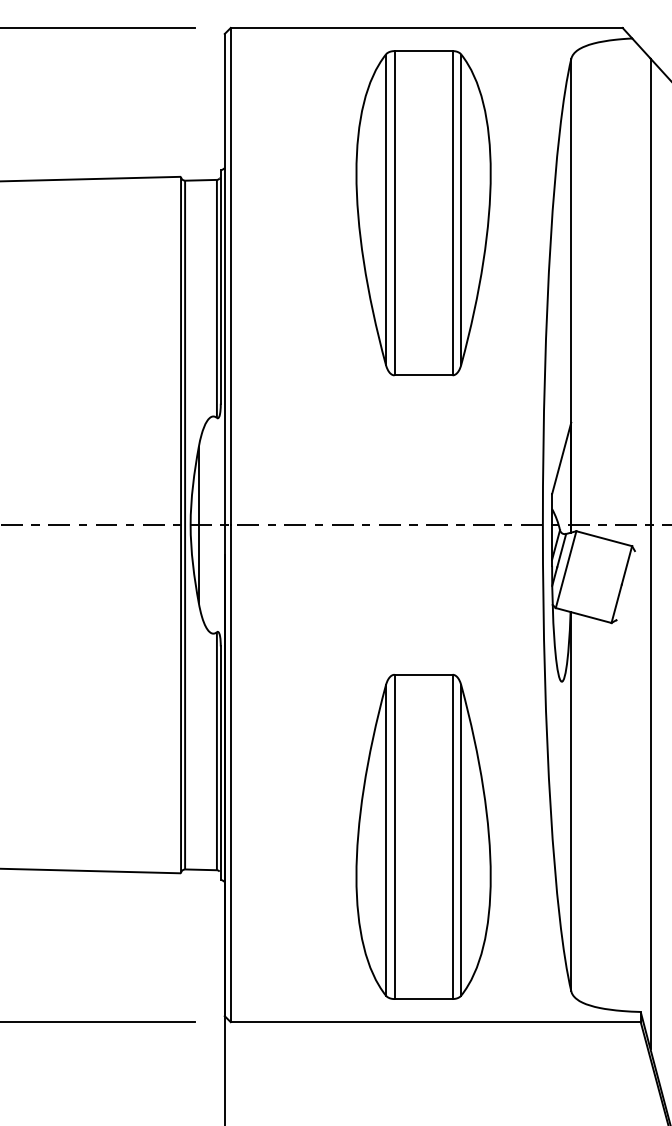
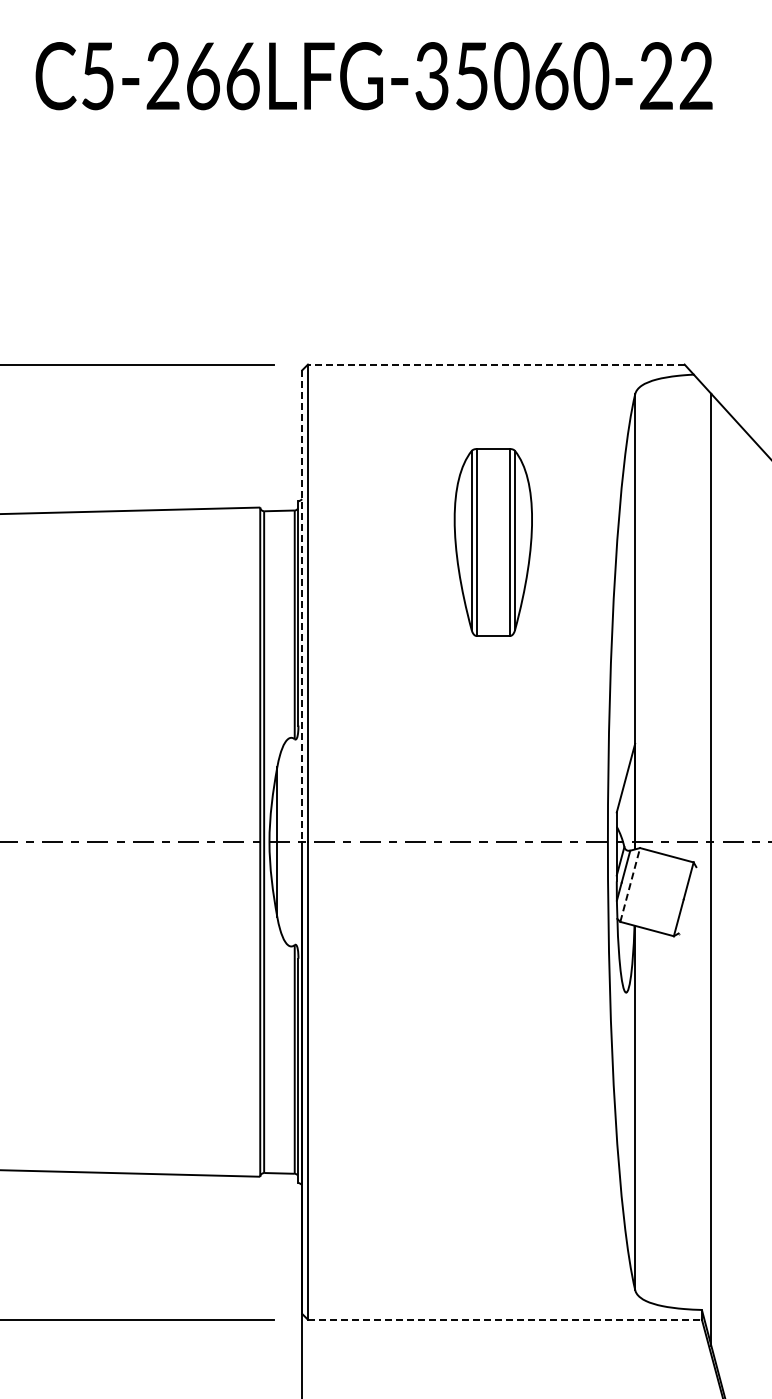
line: (425, 27) -> (495, 364), solid -> dashed
part: (423, 213) -> (493, 542), size x0.6
line: (225, 279) -> (302, 606), solid -> dashed
line: (566, 569) -> (630, 884), solid -> dashed
part: (423, 836) -> (493, 1141), removed
line: (435, 1021) -> (504, 1319), solid -> dashed

